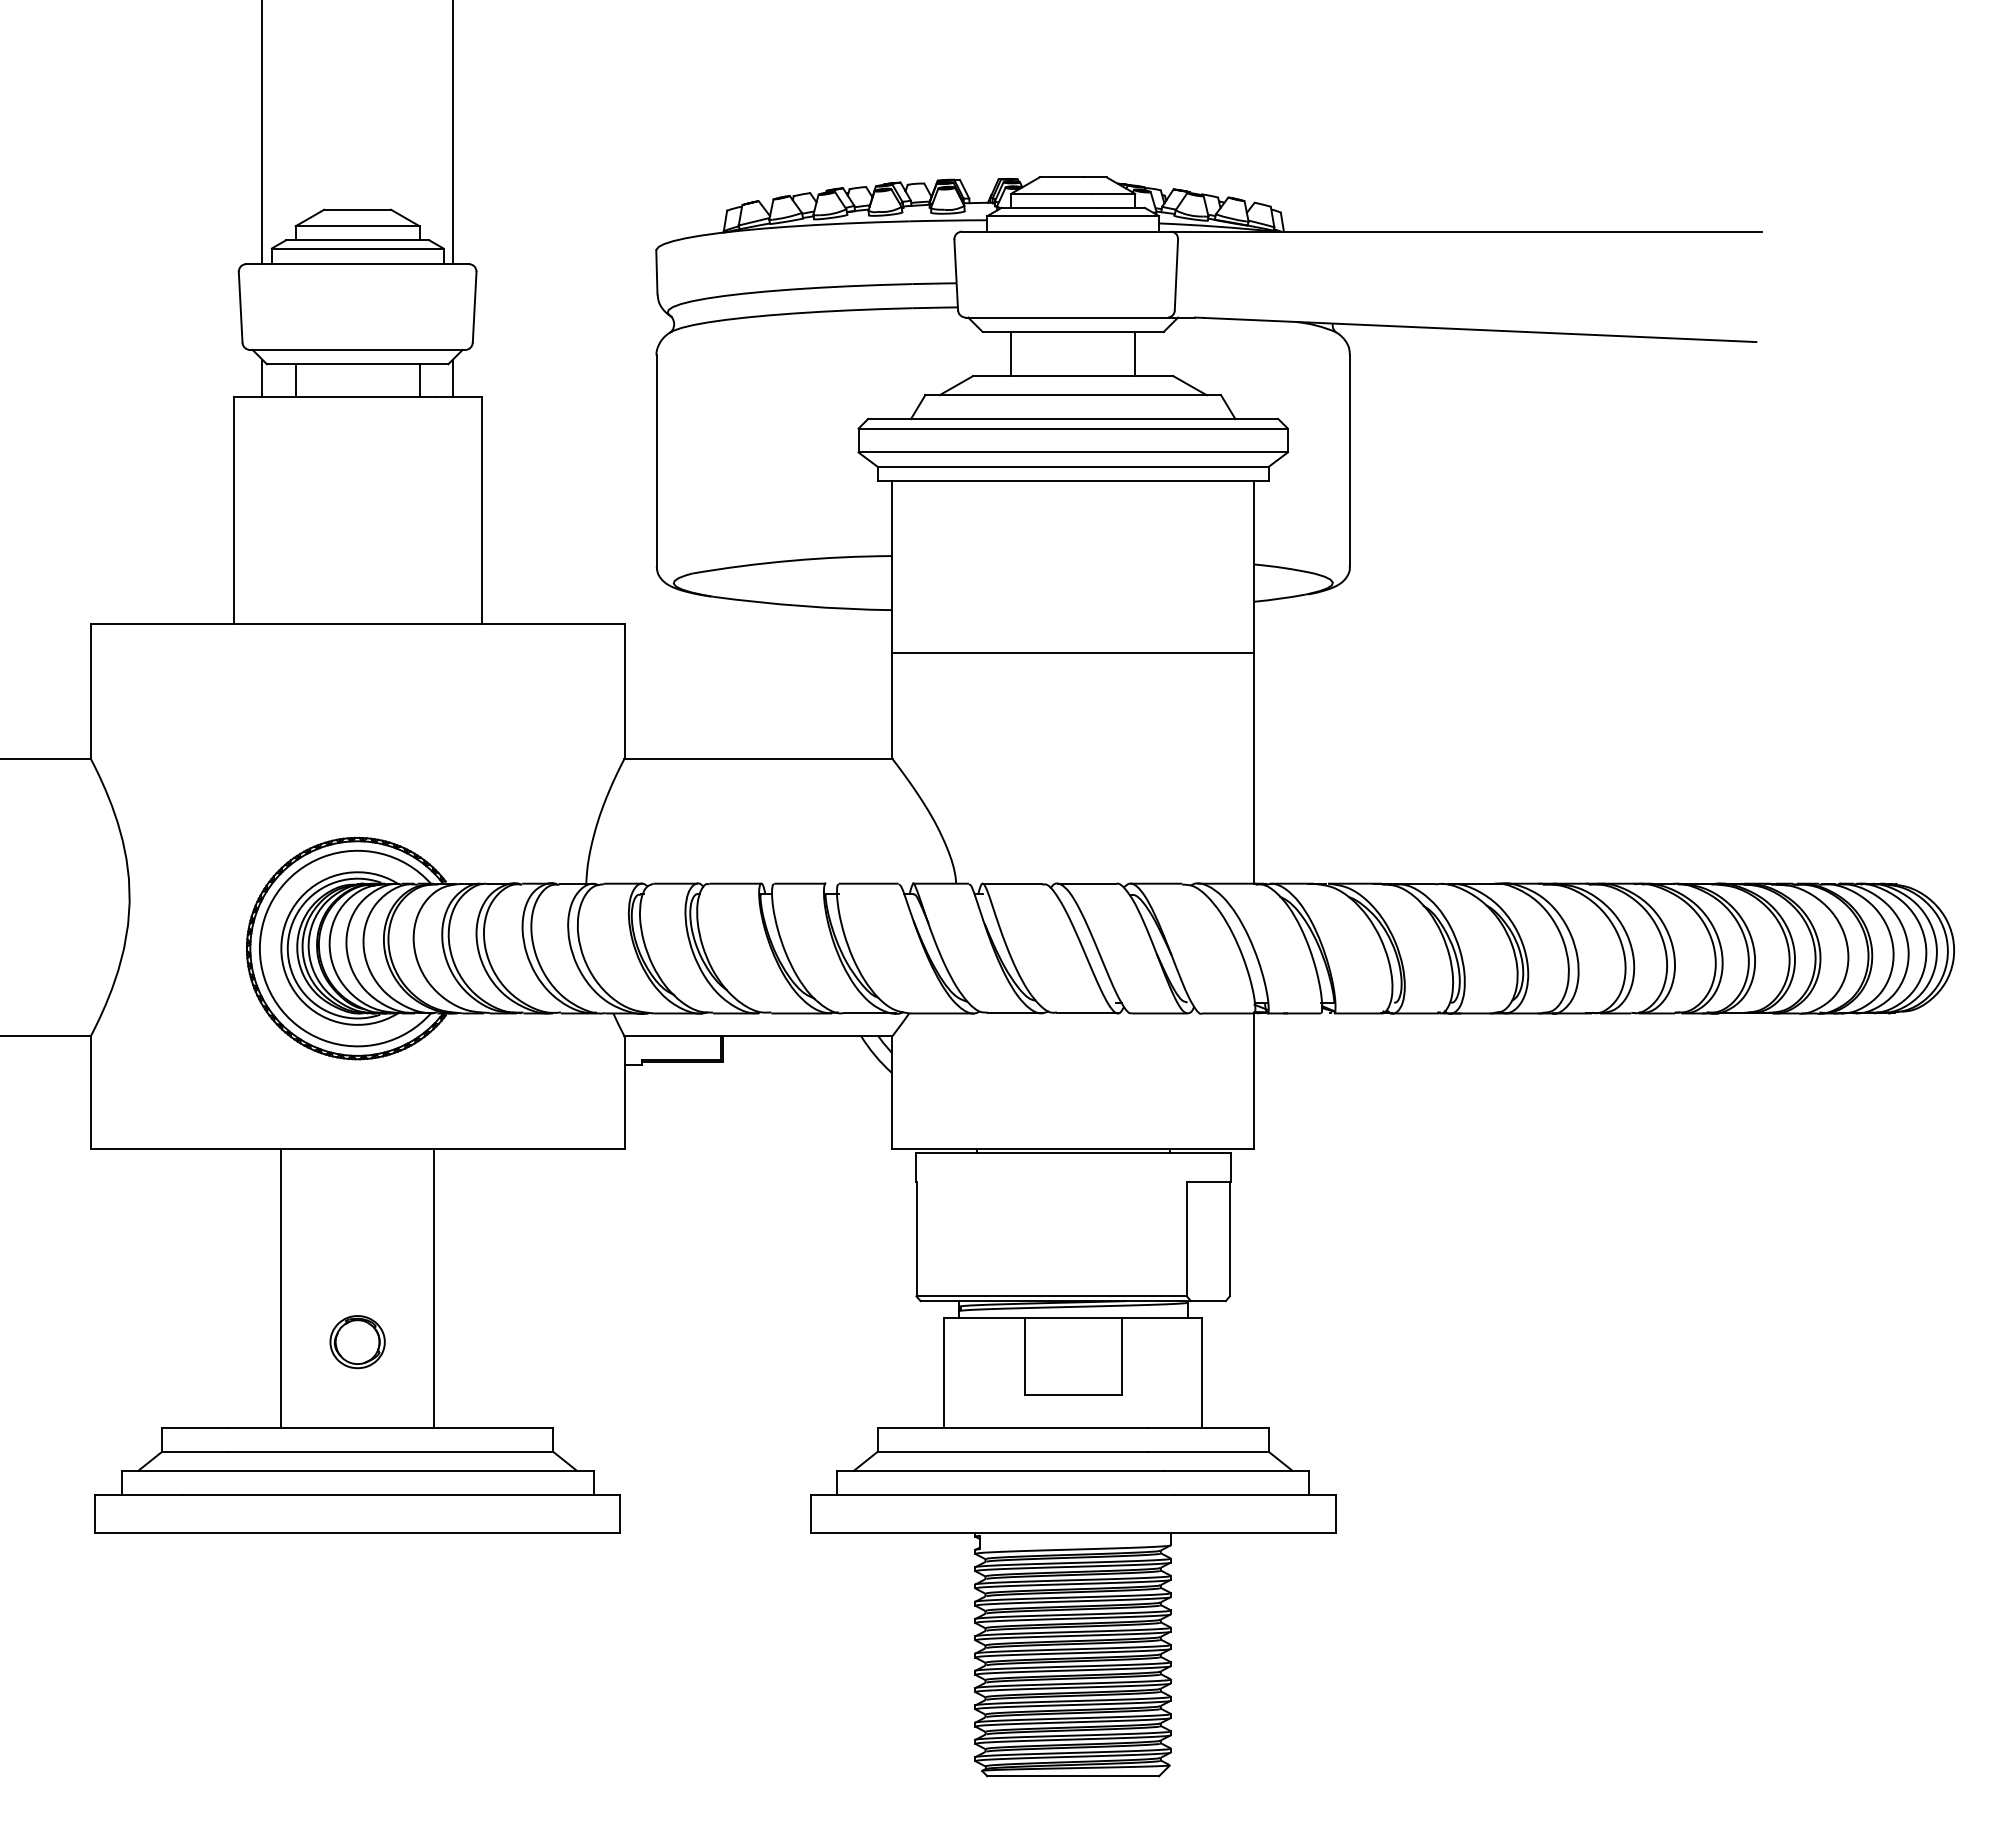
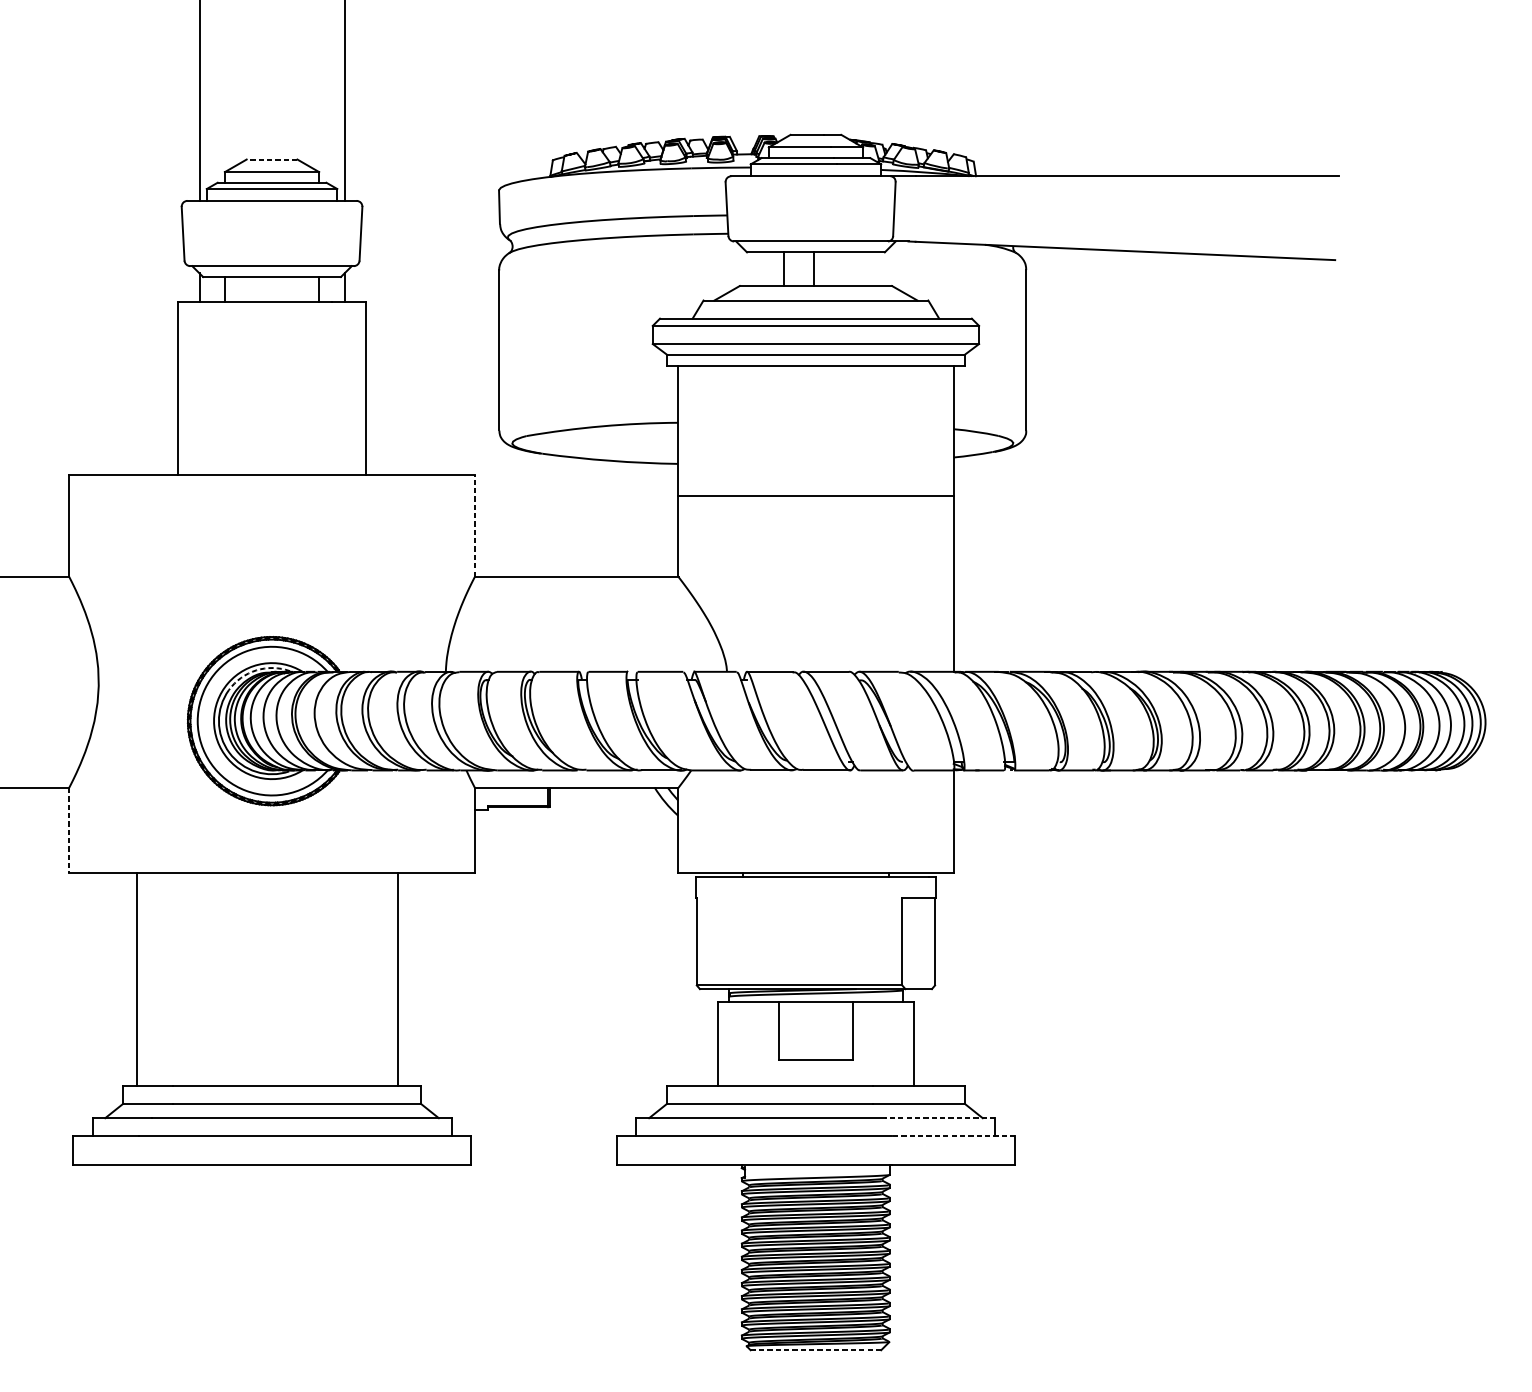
line: (357, 209) -> (271, 159), solid -> dashed
line: (1011, 353) -> (814, 268), moved
line: (1135, 353) -> (784, 268), moved
line: (624, 690) -> (474, 524), solid -> dashed
arc: (336, 881) -> (255, 670), solid -> dashed
line: (90, 1093) -> (68, 831), solid -> dashed
line: (281, 1288) -> (136, 979), moved
line: (433, 1288) -> (397, 979), moved
part: (357, 1342) -> (271, 1020), removed
line: (1236, 1470) -> (940, 1117), solid -> dashed
line: (1254, 1494) -> (953, 1136), solid -> dashed
line: (1073, 1776) -> (816, 1350), solid -> dashed

